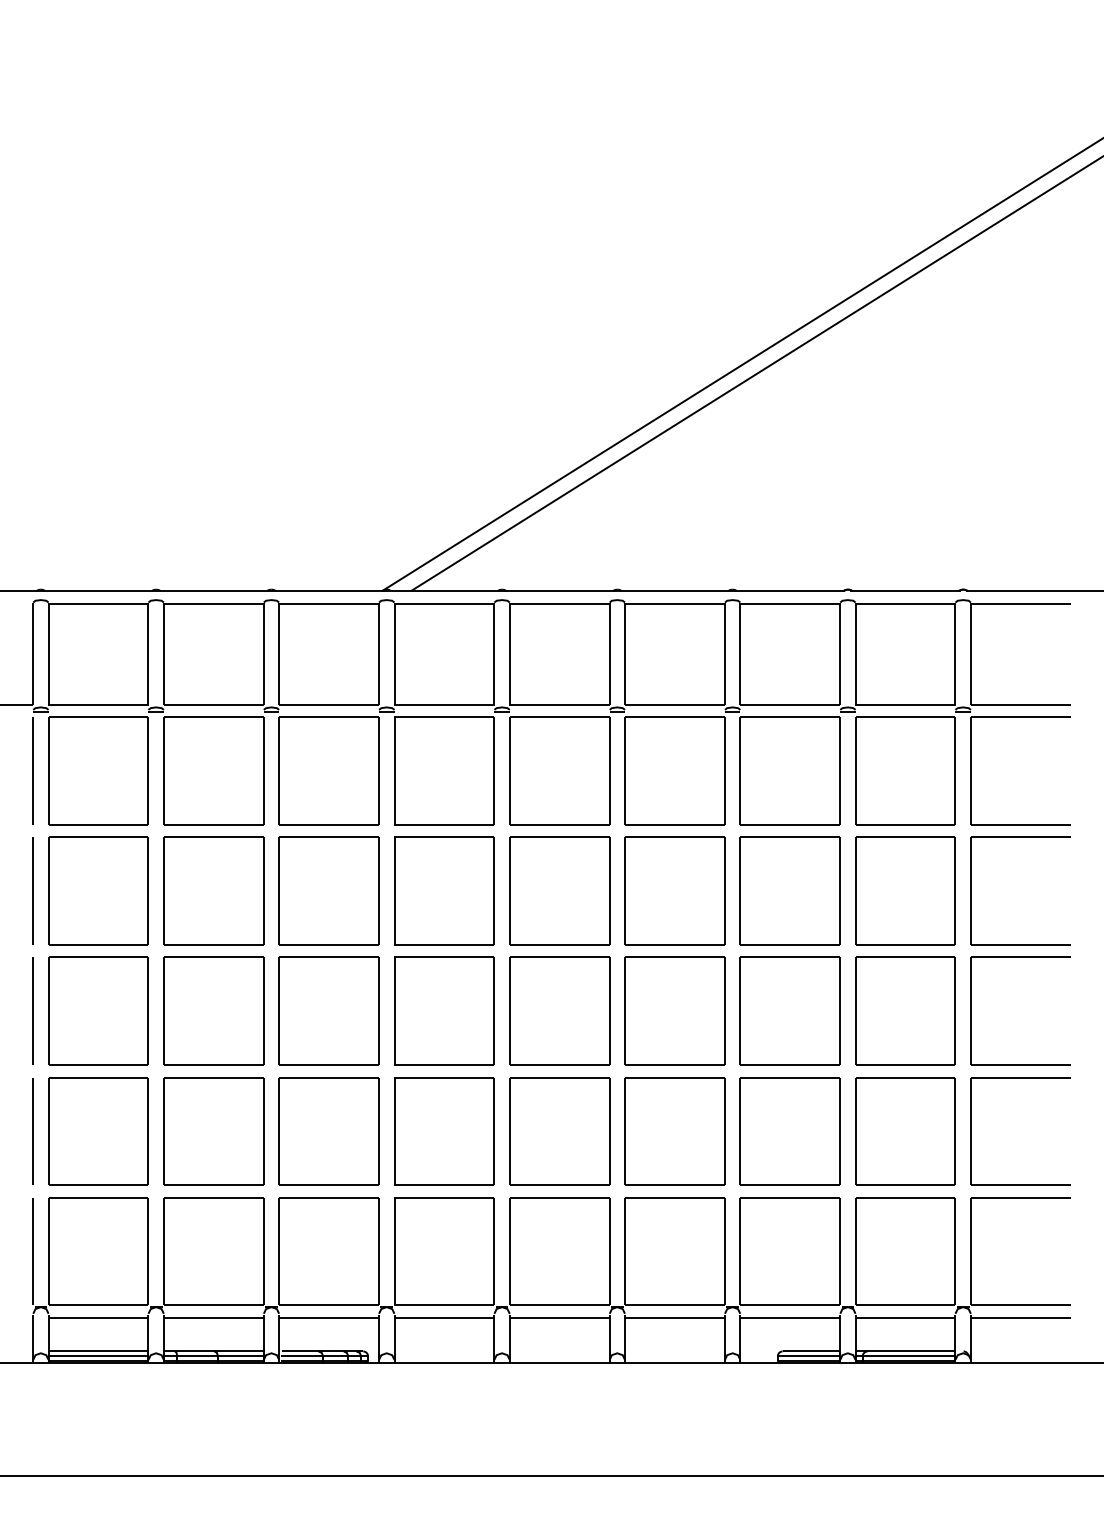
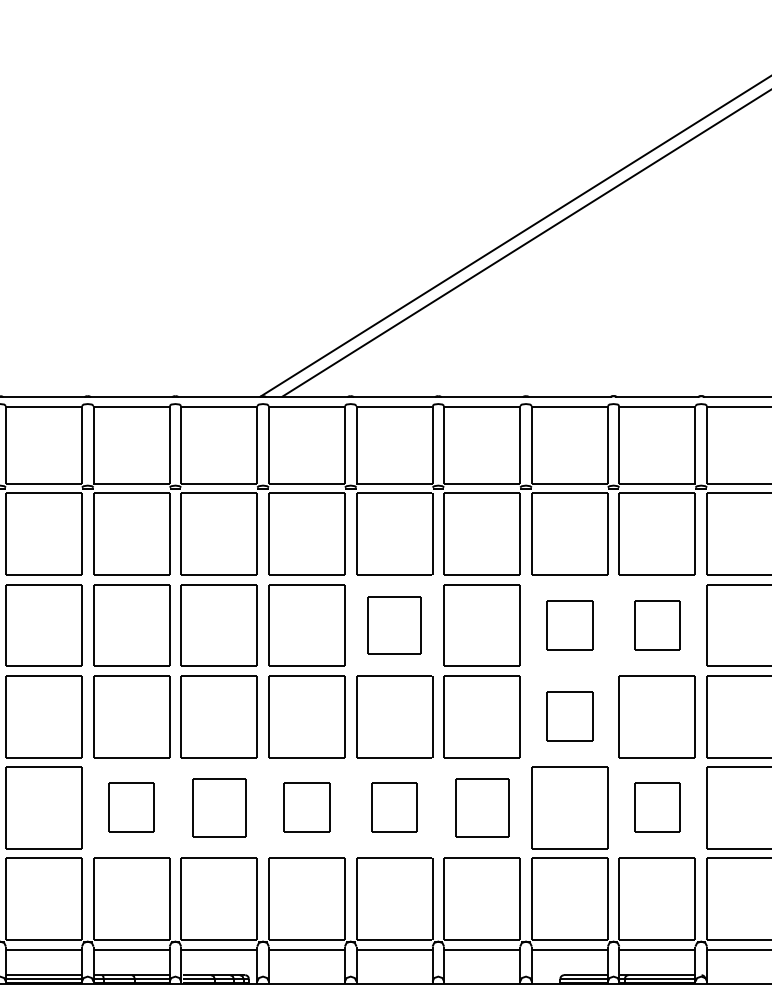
part: (559, 890) -> (394, 624), size x0.7
part: (789, 890) -> (569, 624), size x0.6
part: (905, 890) -> (657, 624), size x0.6
part: (789, 1010) -> (569, 716), size x0.6
part: (213, 1131) -> (131, 808), size x0.6
part: (328, 1131) -> (218, 808), size x0.7
part: (444, 1131) -> (306, 808), size x0.6
part: (559, 1131) -> (394, 808), size x0.6
part: (674, 1131) -> (481, 808), size x0.7
part: (905, 1131) -> (657, 808), size x0.6

